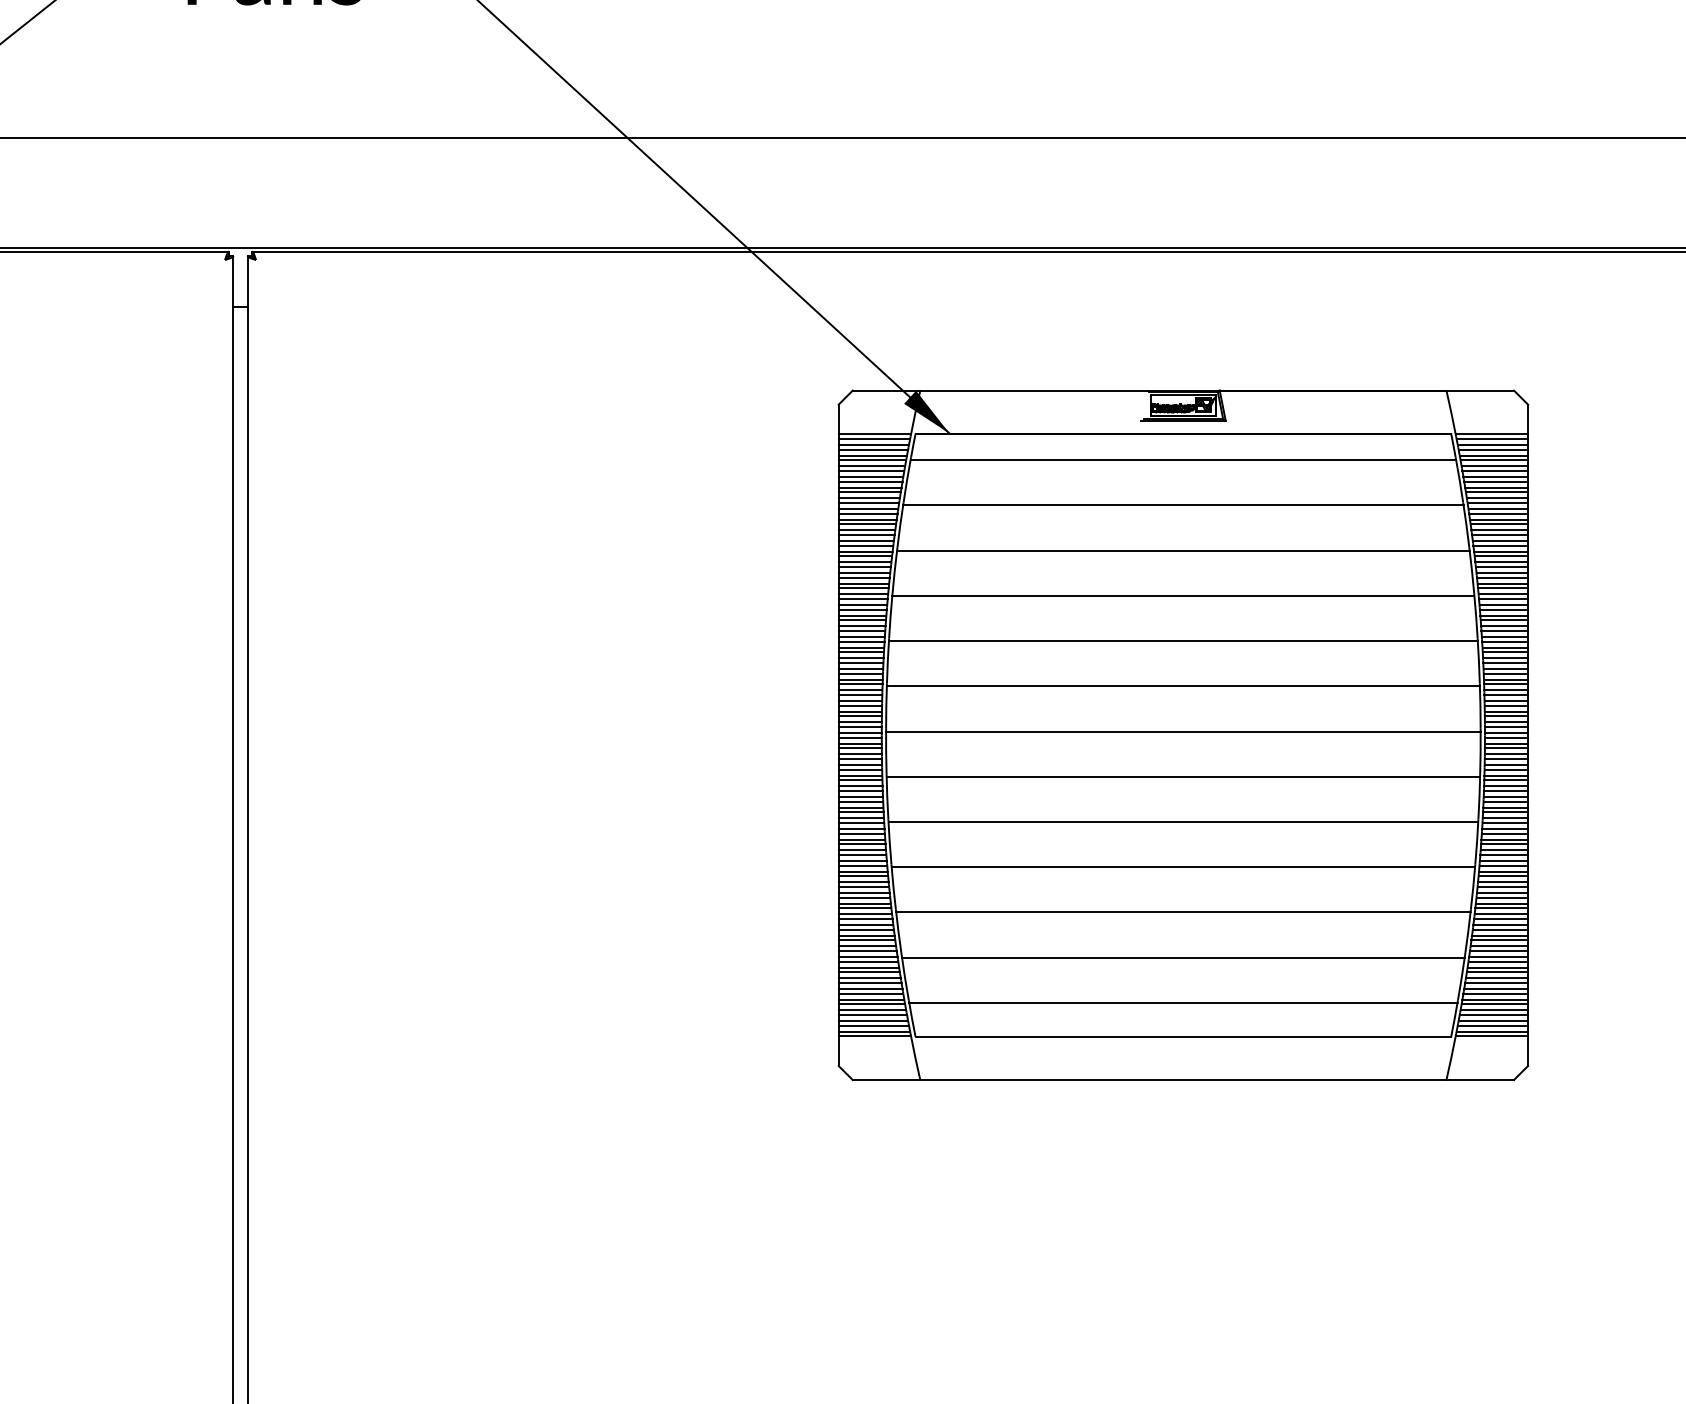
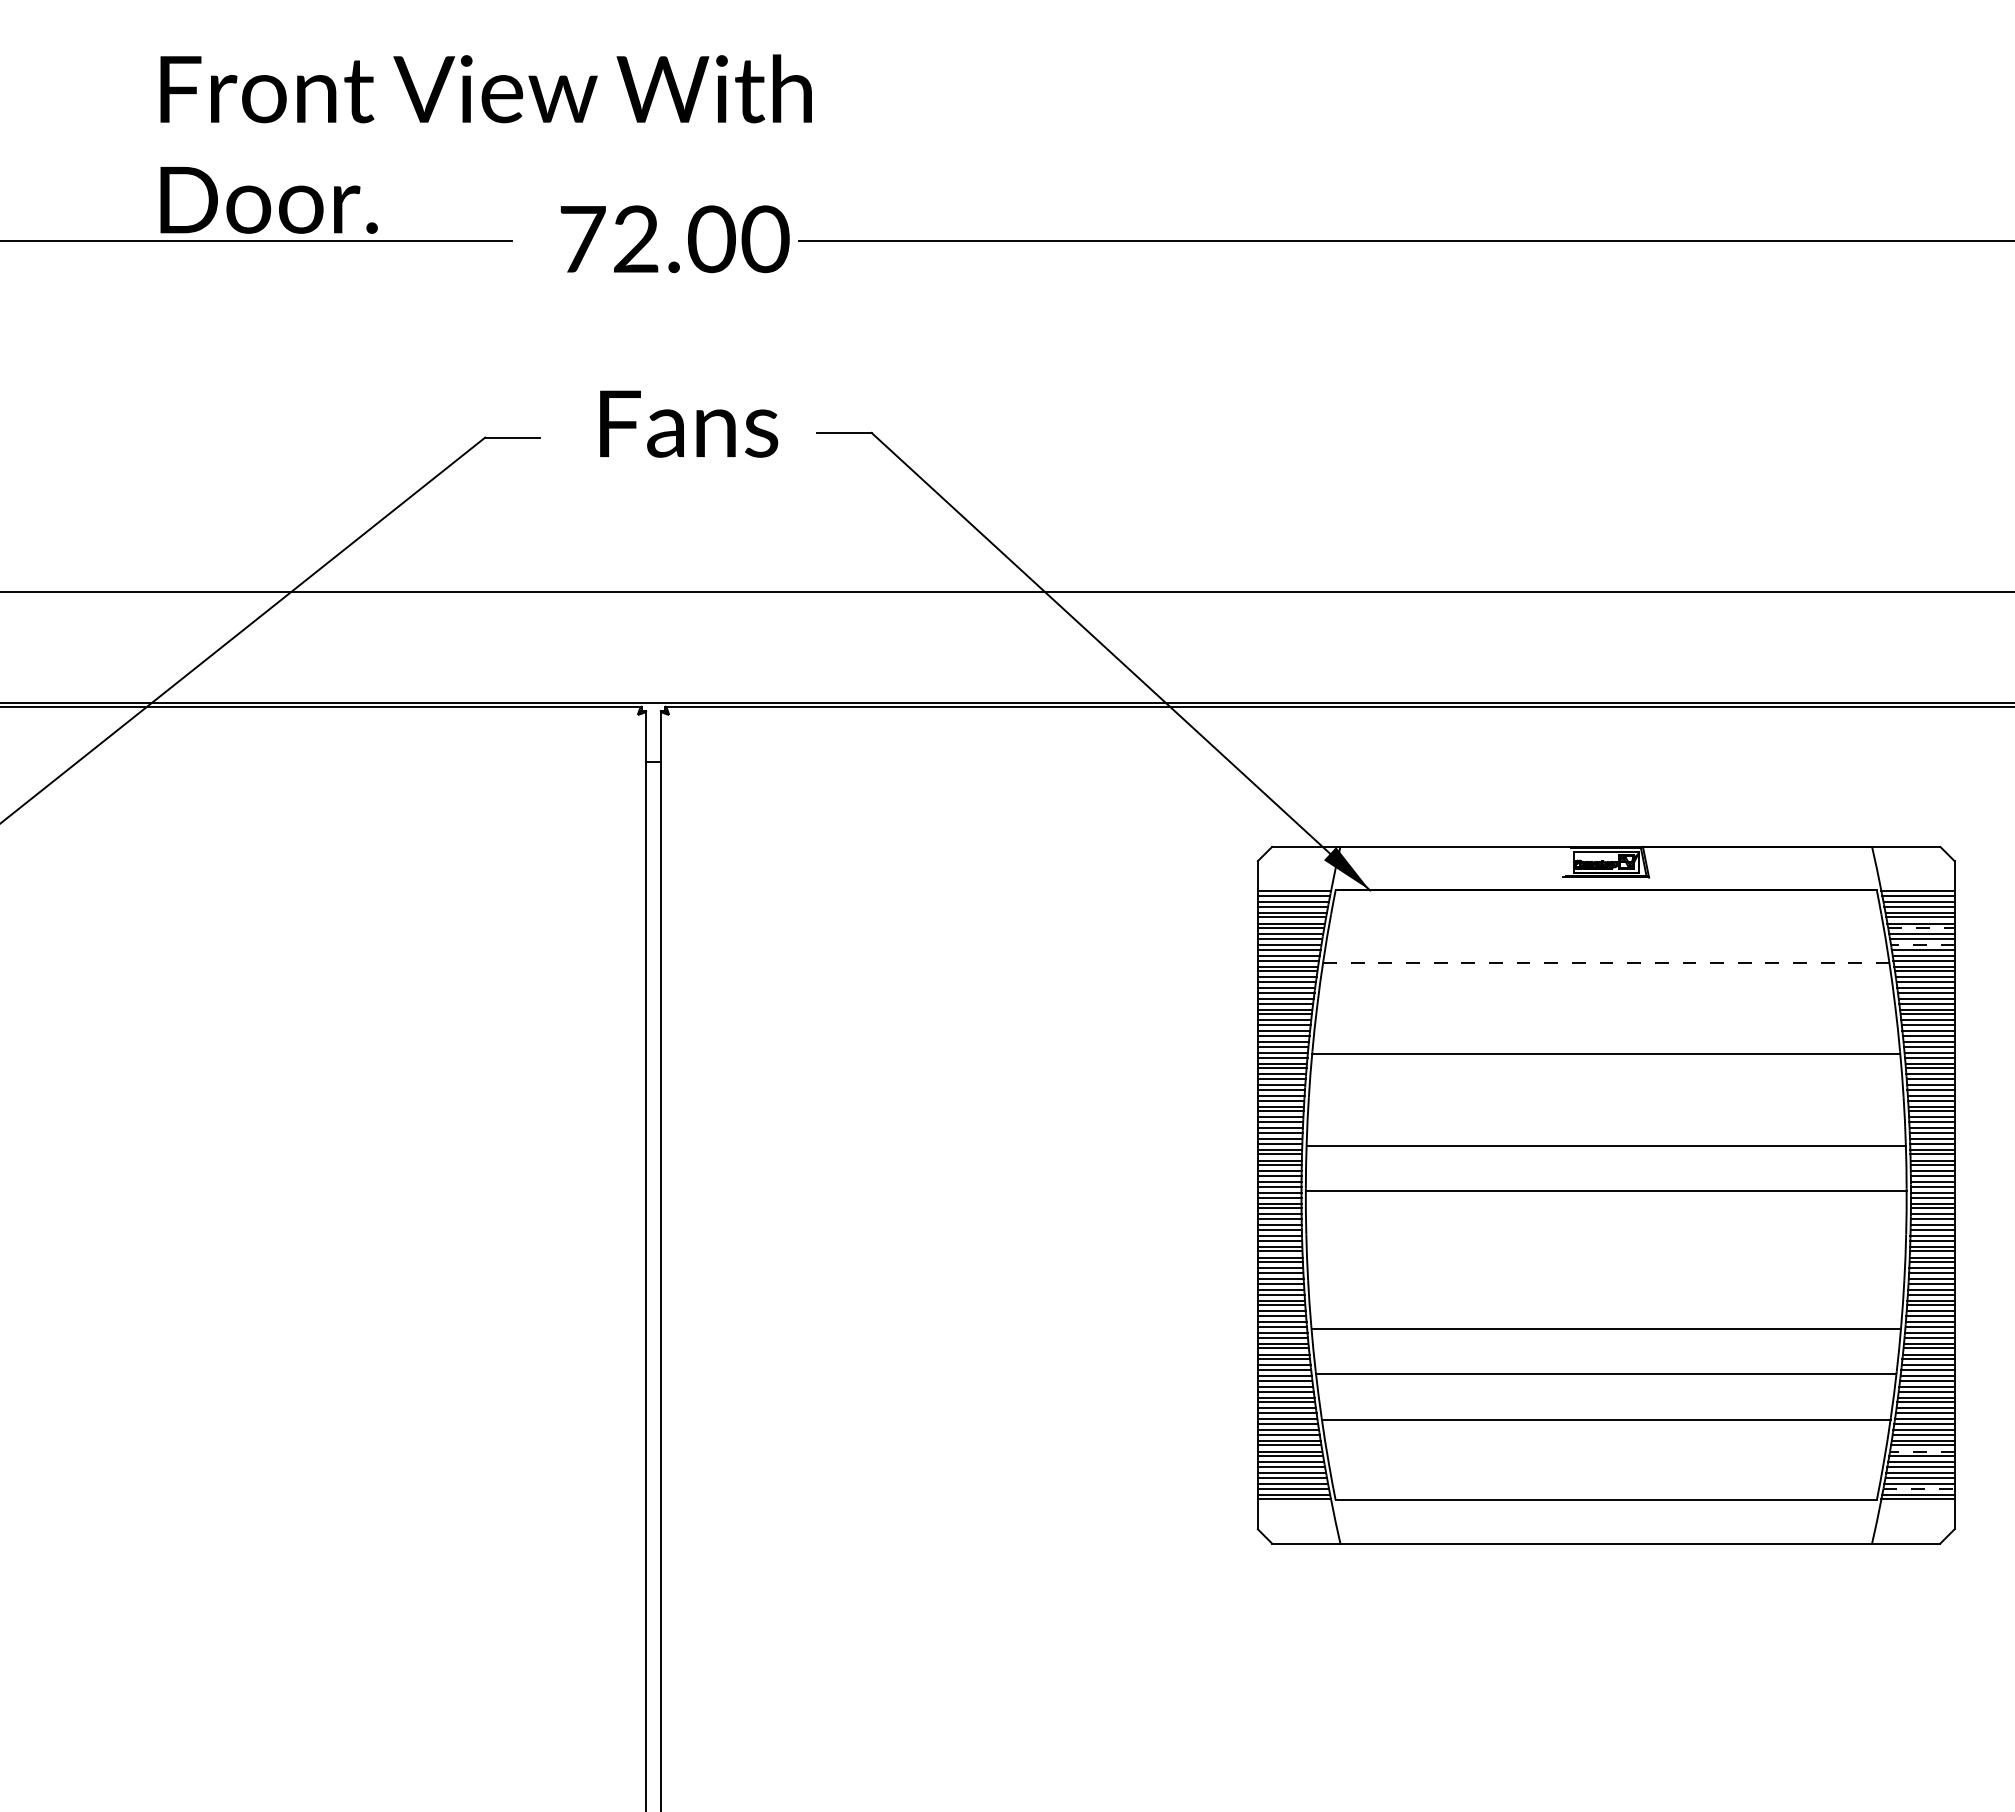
line: (1182, 460) -> (1605, 917), removed
line: (1495, 471) -> (1921, 928), solid -> dashed
line: (1496, 488) -> (1922, 945), solid -> dashed
line: (1183, 504) -> (1606, 962), solid -> dashed
line: (1182, 550) -> (1605, 1008), removed
line: (1182, 641) -> (1605, 1100), removed
line: (1183, 777) -> (1606, 1237), removed
line: (1183, 821) -> (1606, 1282), removed
line: (1495, 988) -> (1921, 1451), solid -> dashed
line: (1183, 1002) -> (1606, 1465), removed
line: (1493, 1025) -> (1919, 1488), solid -> dashed

